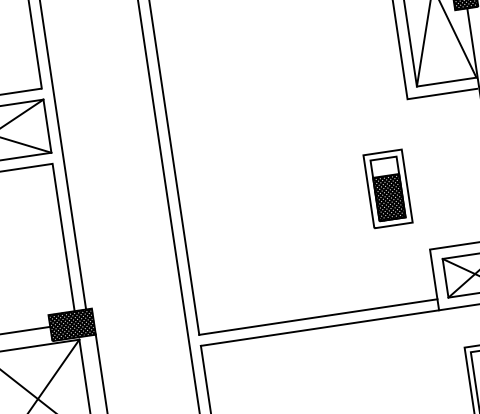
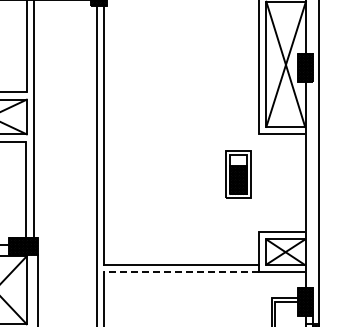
part: (388, 188) -> (238, 174), moved
line: (319, 327) -> (181, 271), solid -> dashed

